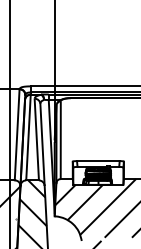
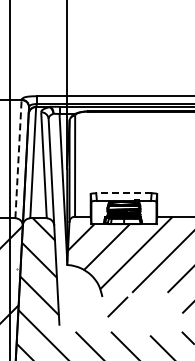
line: (17, 134) -> (18, 158), solid -> dashed
line: (98, 161) -> (123, 193), solid -> dashed

